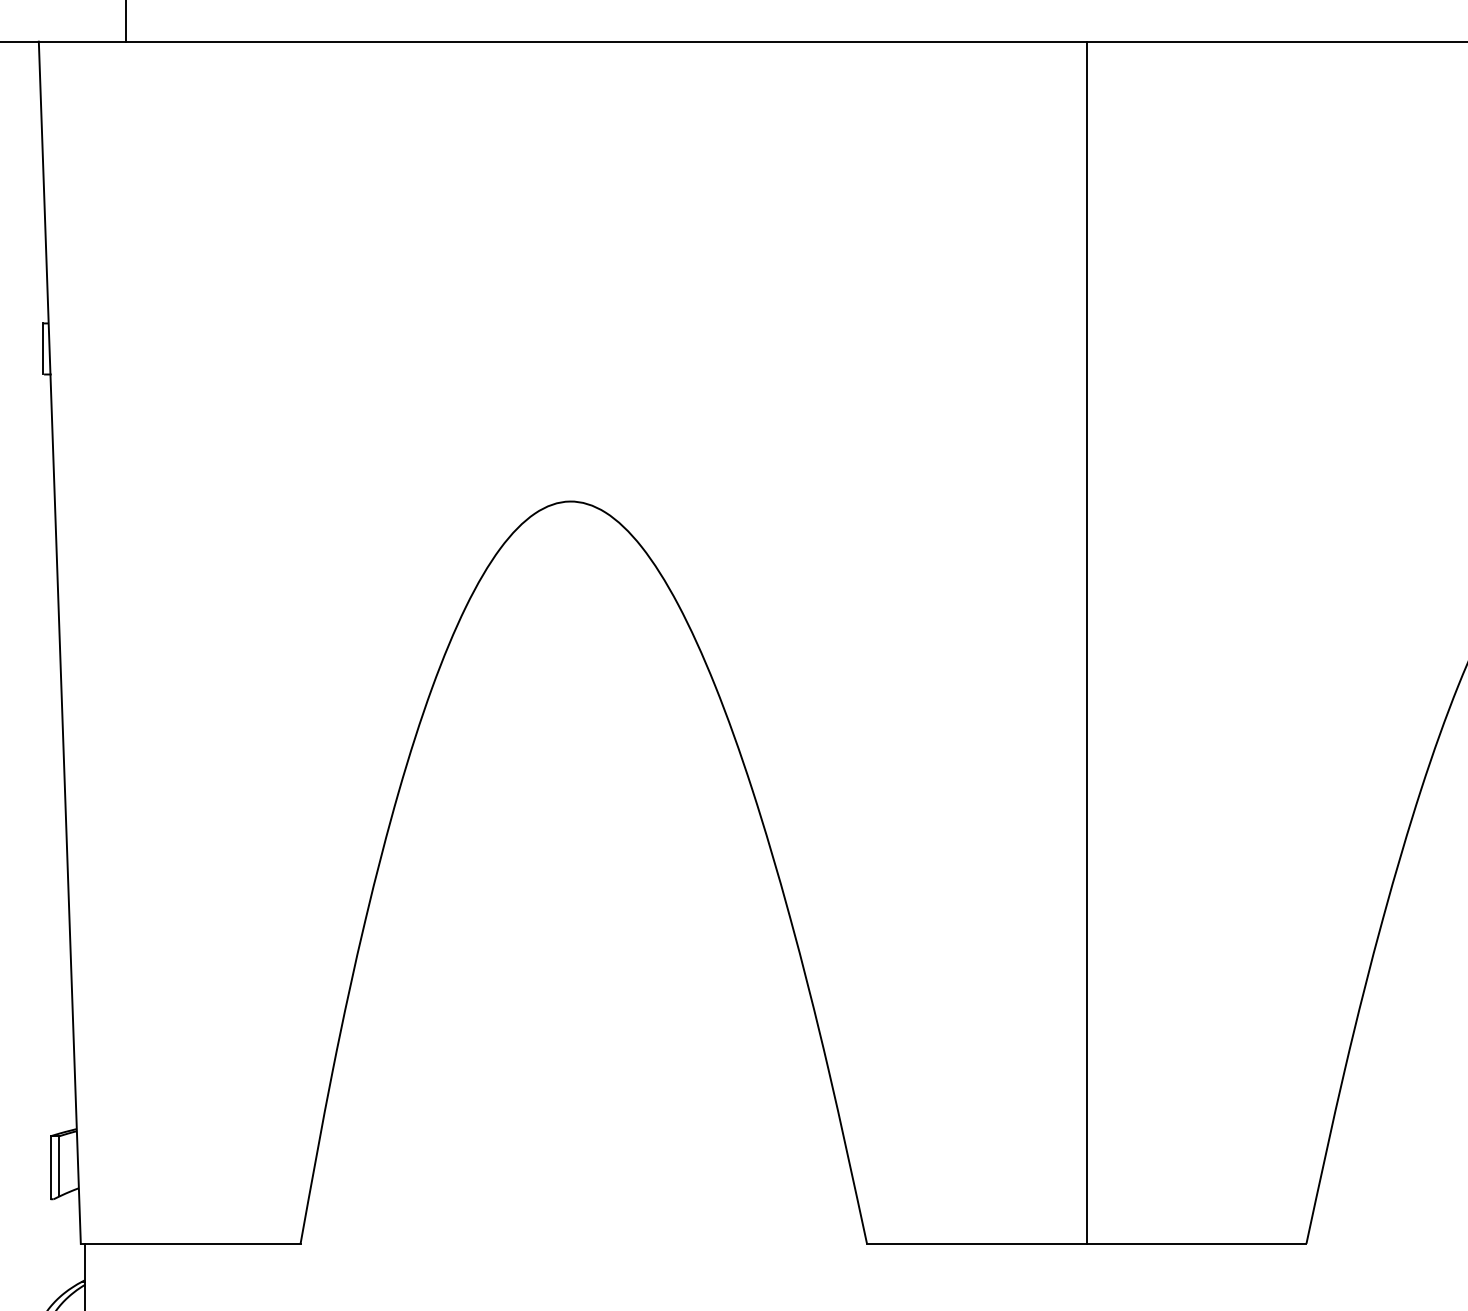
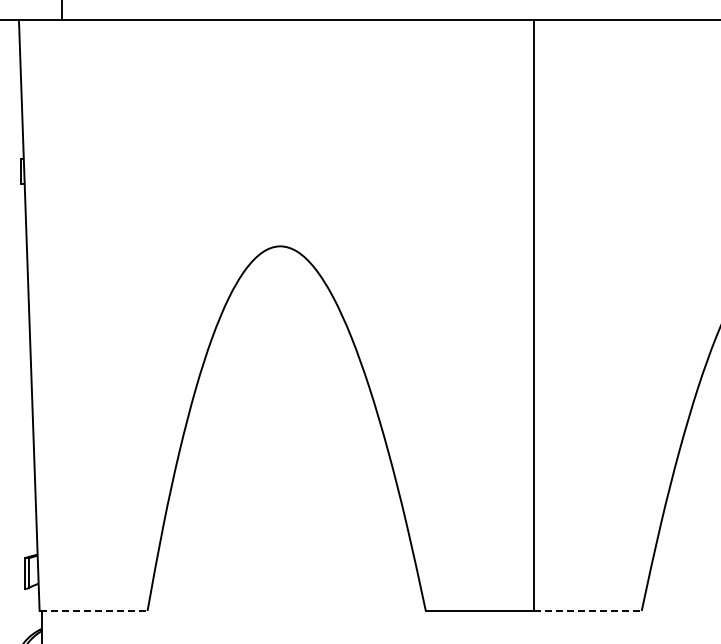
line: (190, 1244) -> (93, 611), solid -> dashed
line: (1196, 1244) -> (587, 611), solid -> dashed

